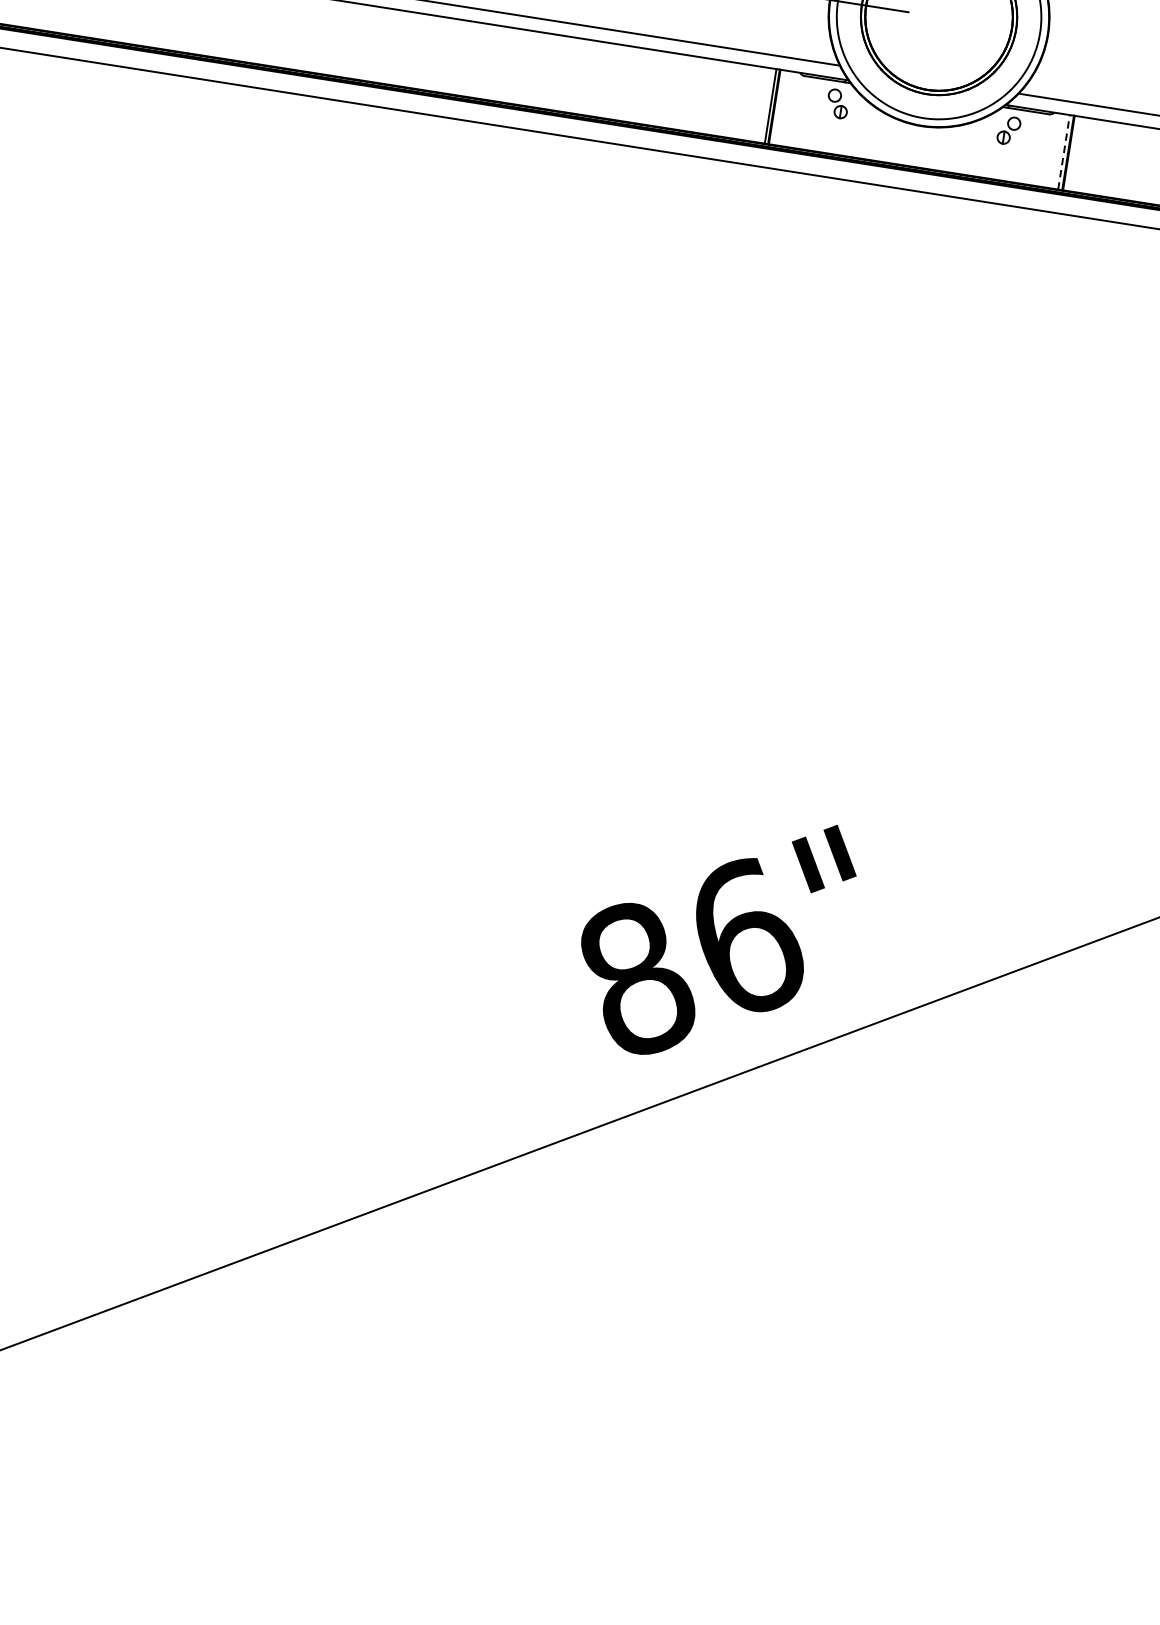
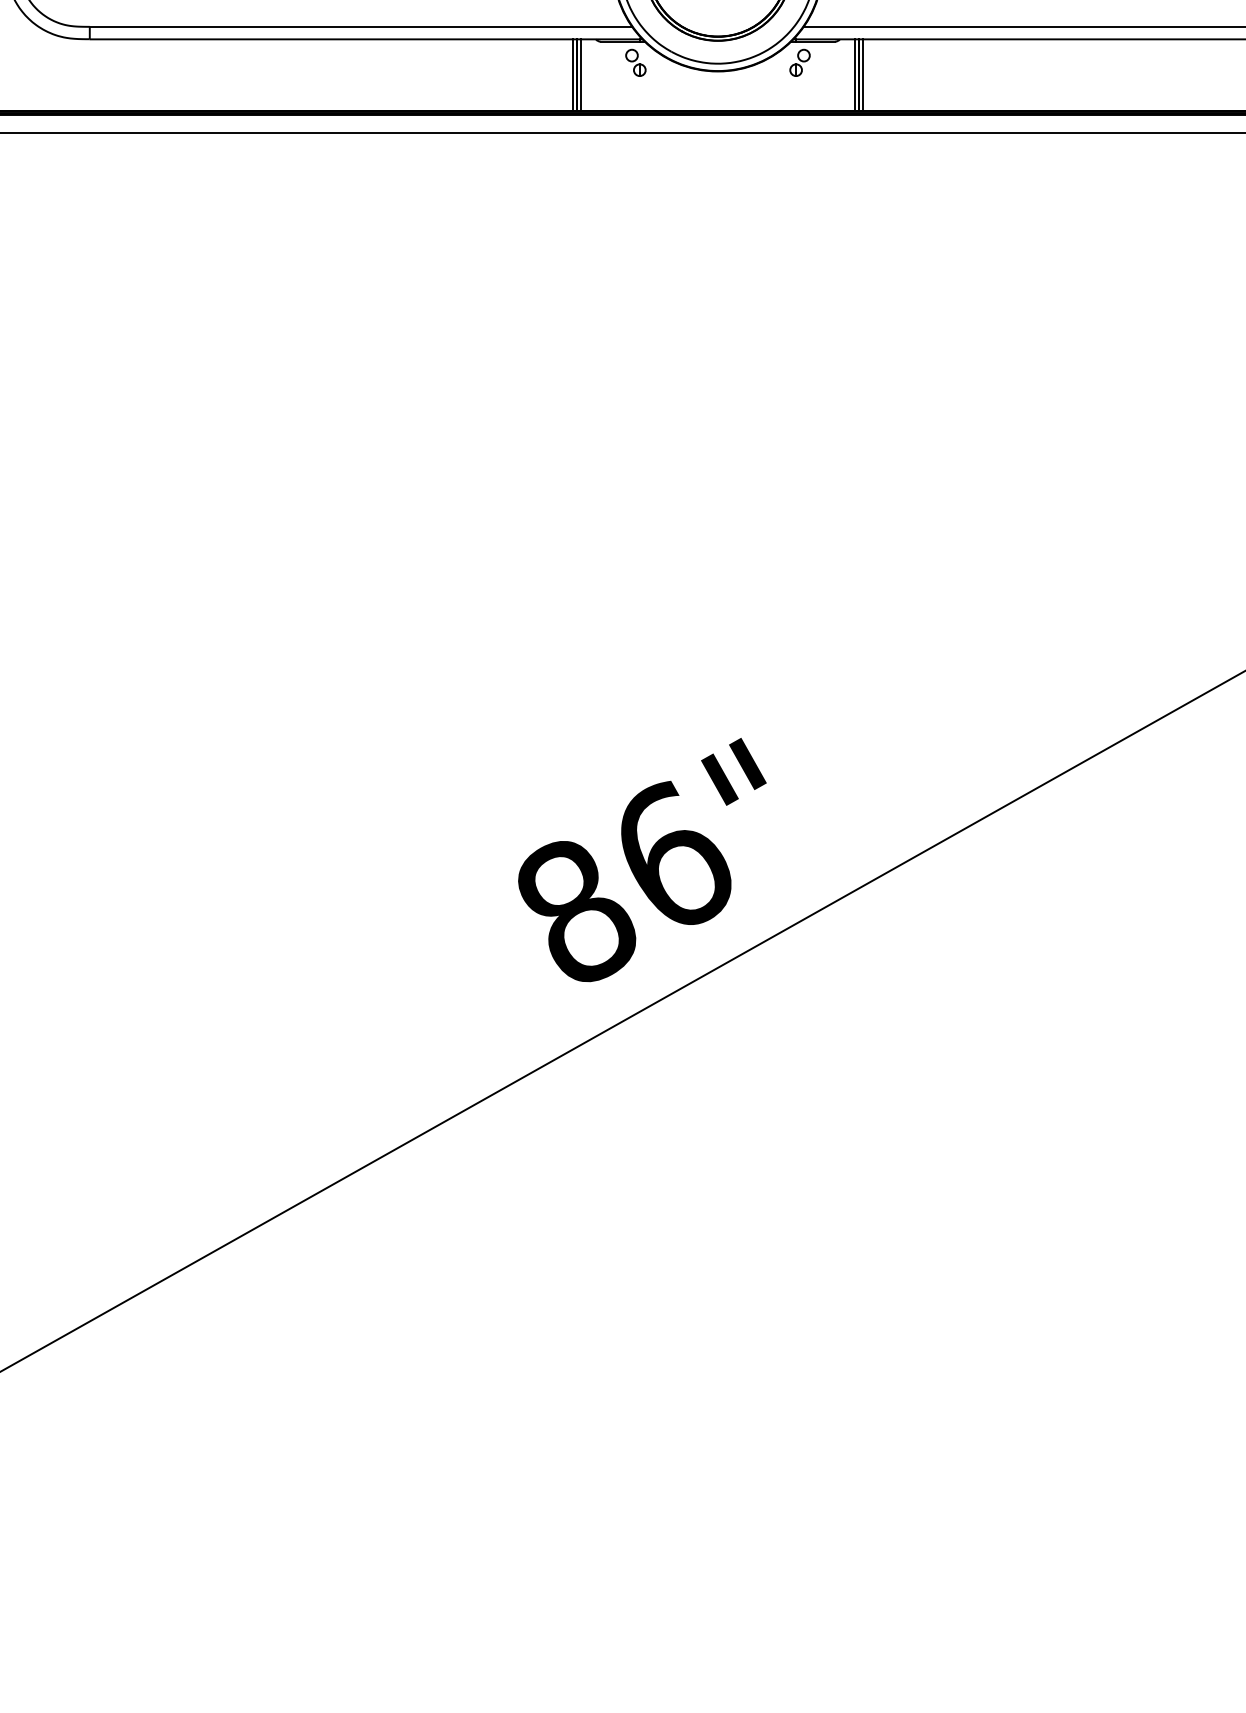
line: (779, 107) -> (581, 74), added
line: (1063, 152) -> (854, 75), dashed -> solid
line: (1072, 152) -> (862, 74), added

